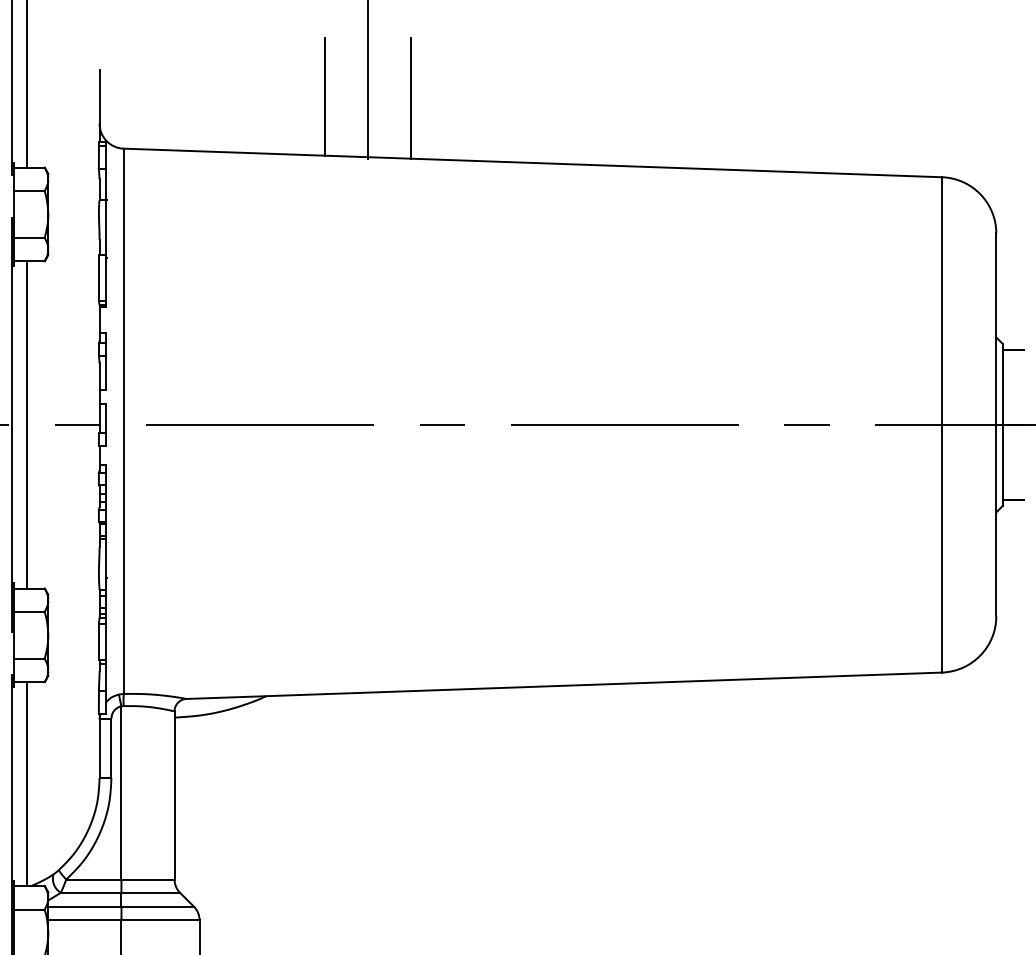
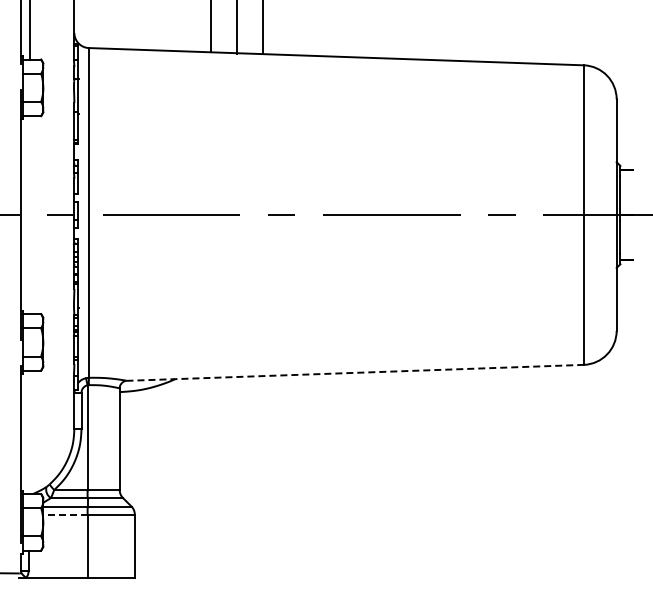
line: (27, 425) -> (30, 215), removed
line: (564, 685) -> (355, 372), solid -> dashed
line: (27, 784) -> (30, 432), removed
line: (84, 919) -> (65, 514), solid -> dashed

